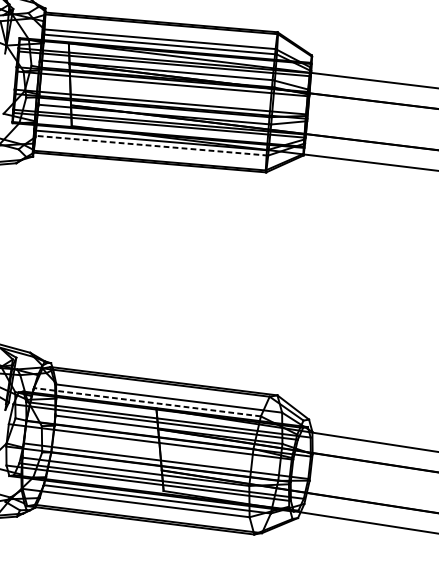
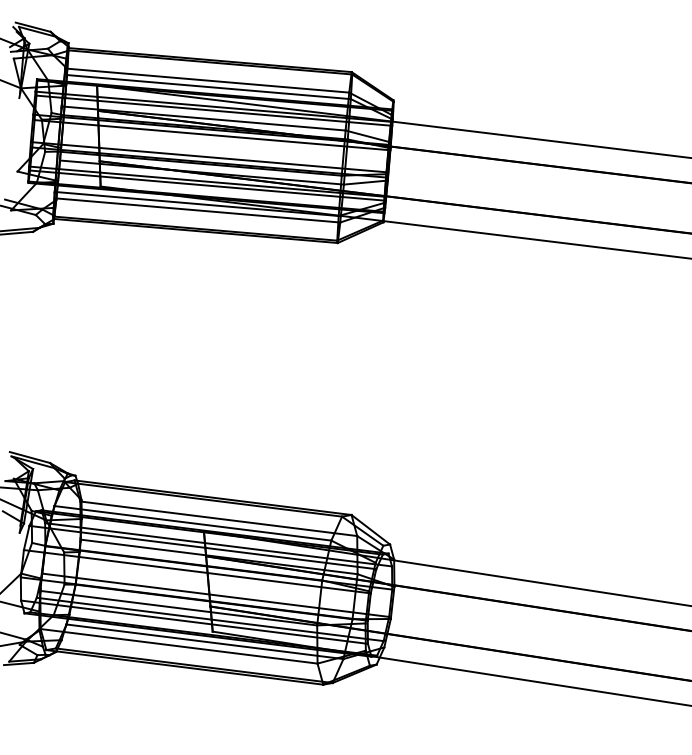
line: (151, 145) -> (197, 210), dashed -> solid
line: (147, 402) -> (192, 523), dashed -> solid

